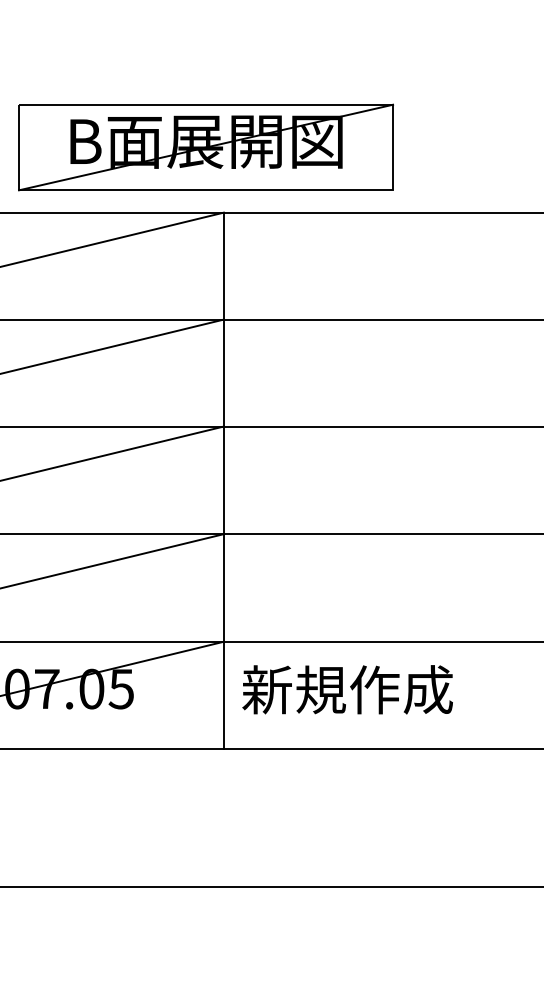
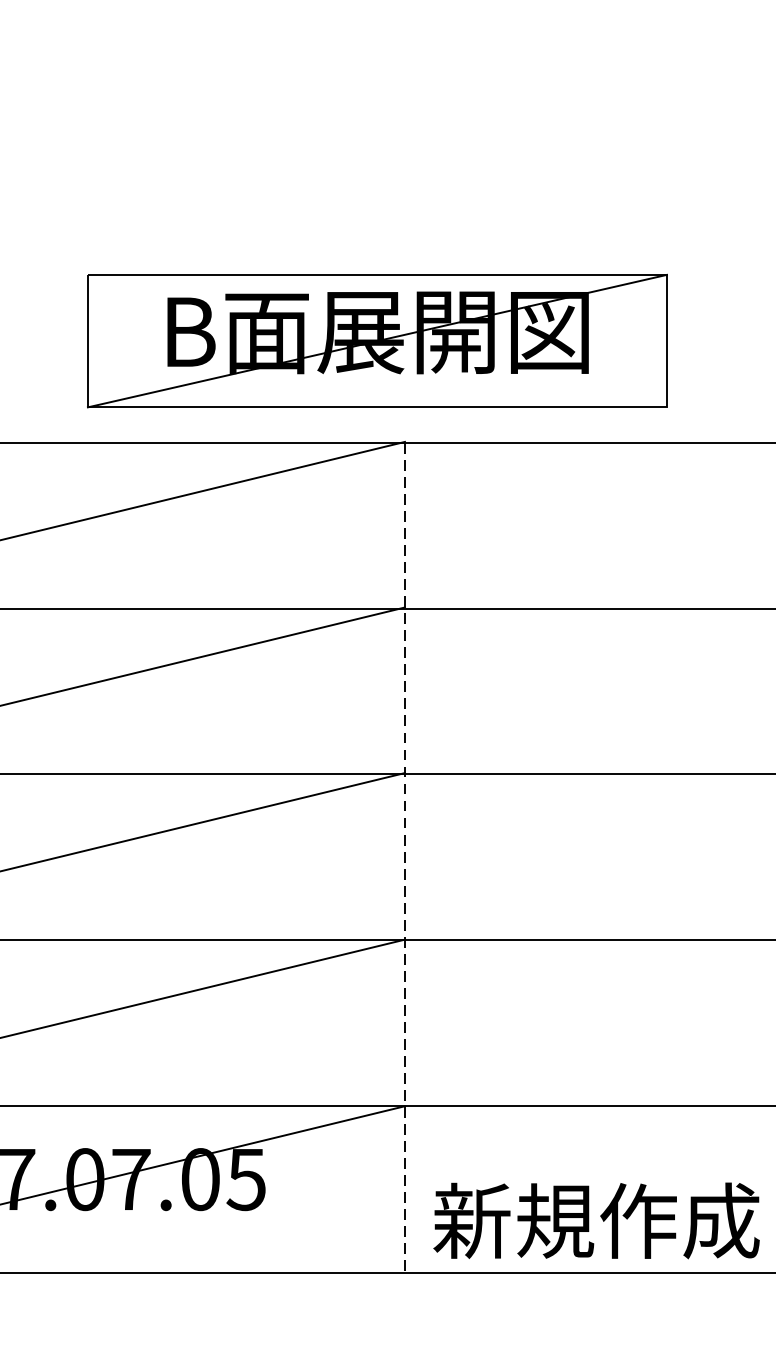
line: (223, 481) -> (404, 858), solid -> dashed
text: (347, 689) -> (596, 1220), moved

